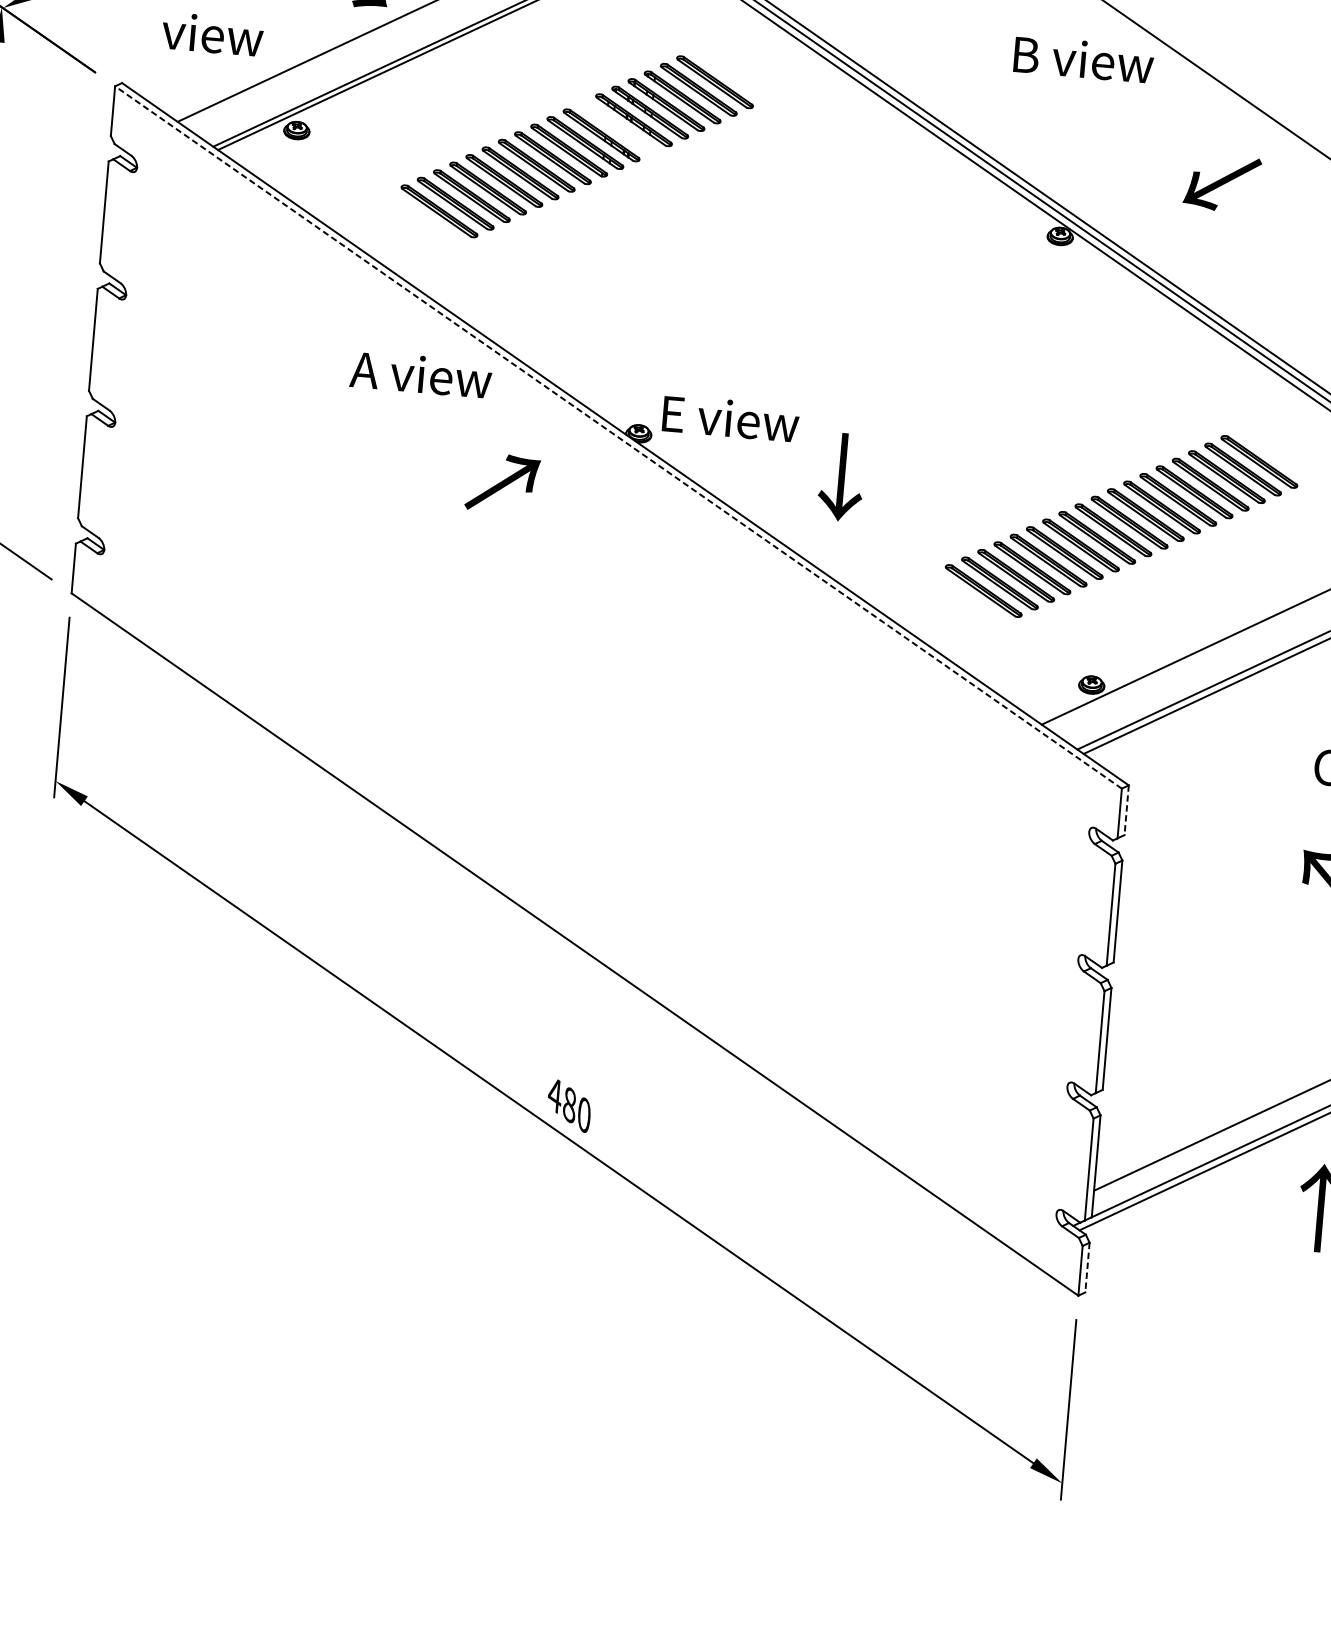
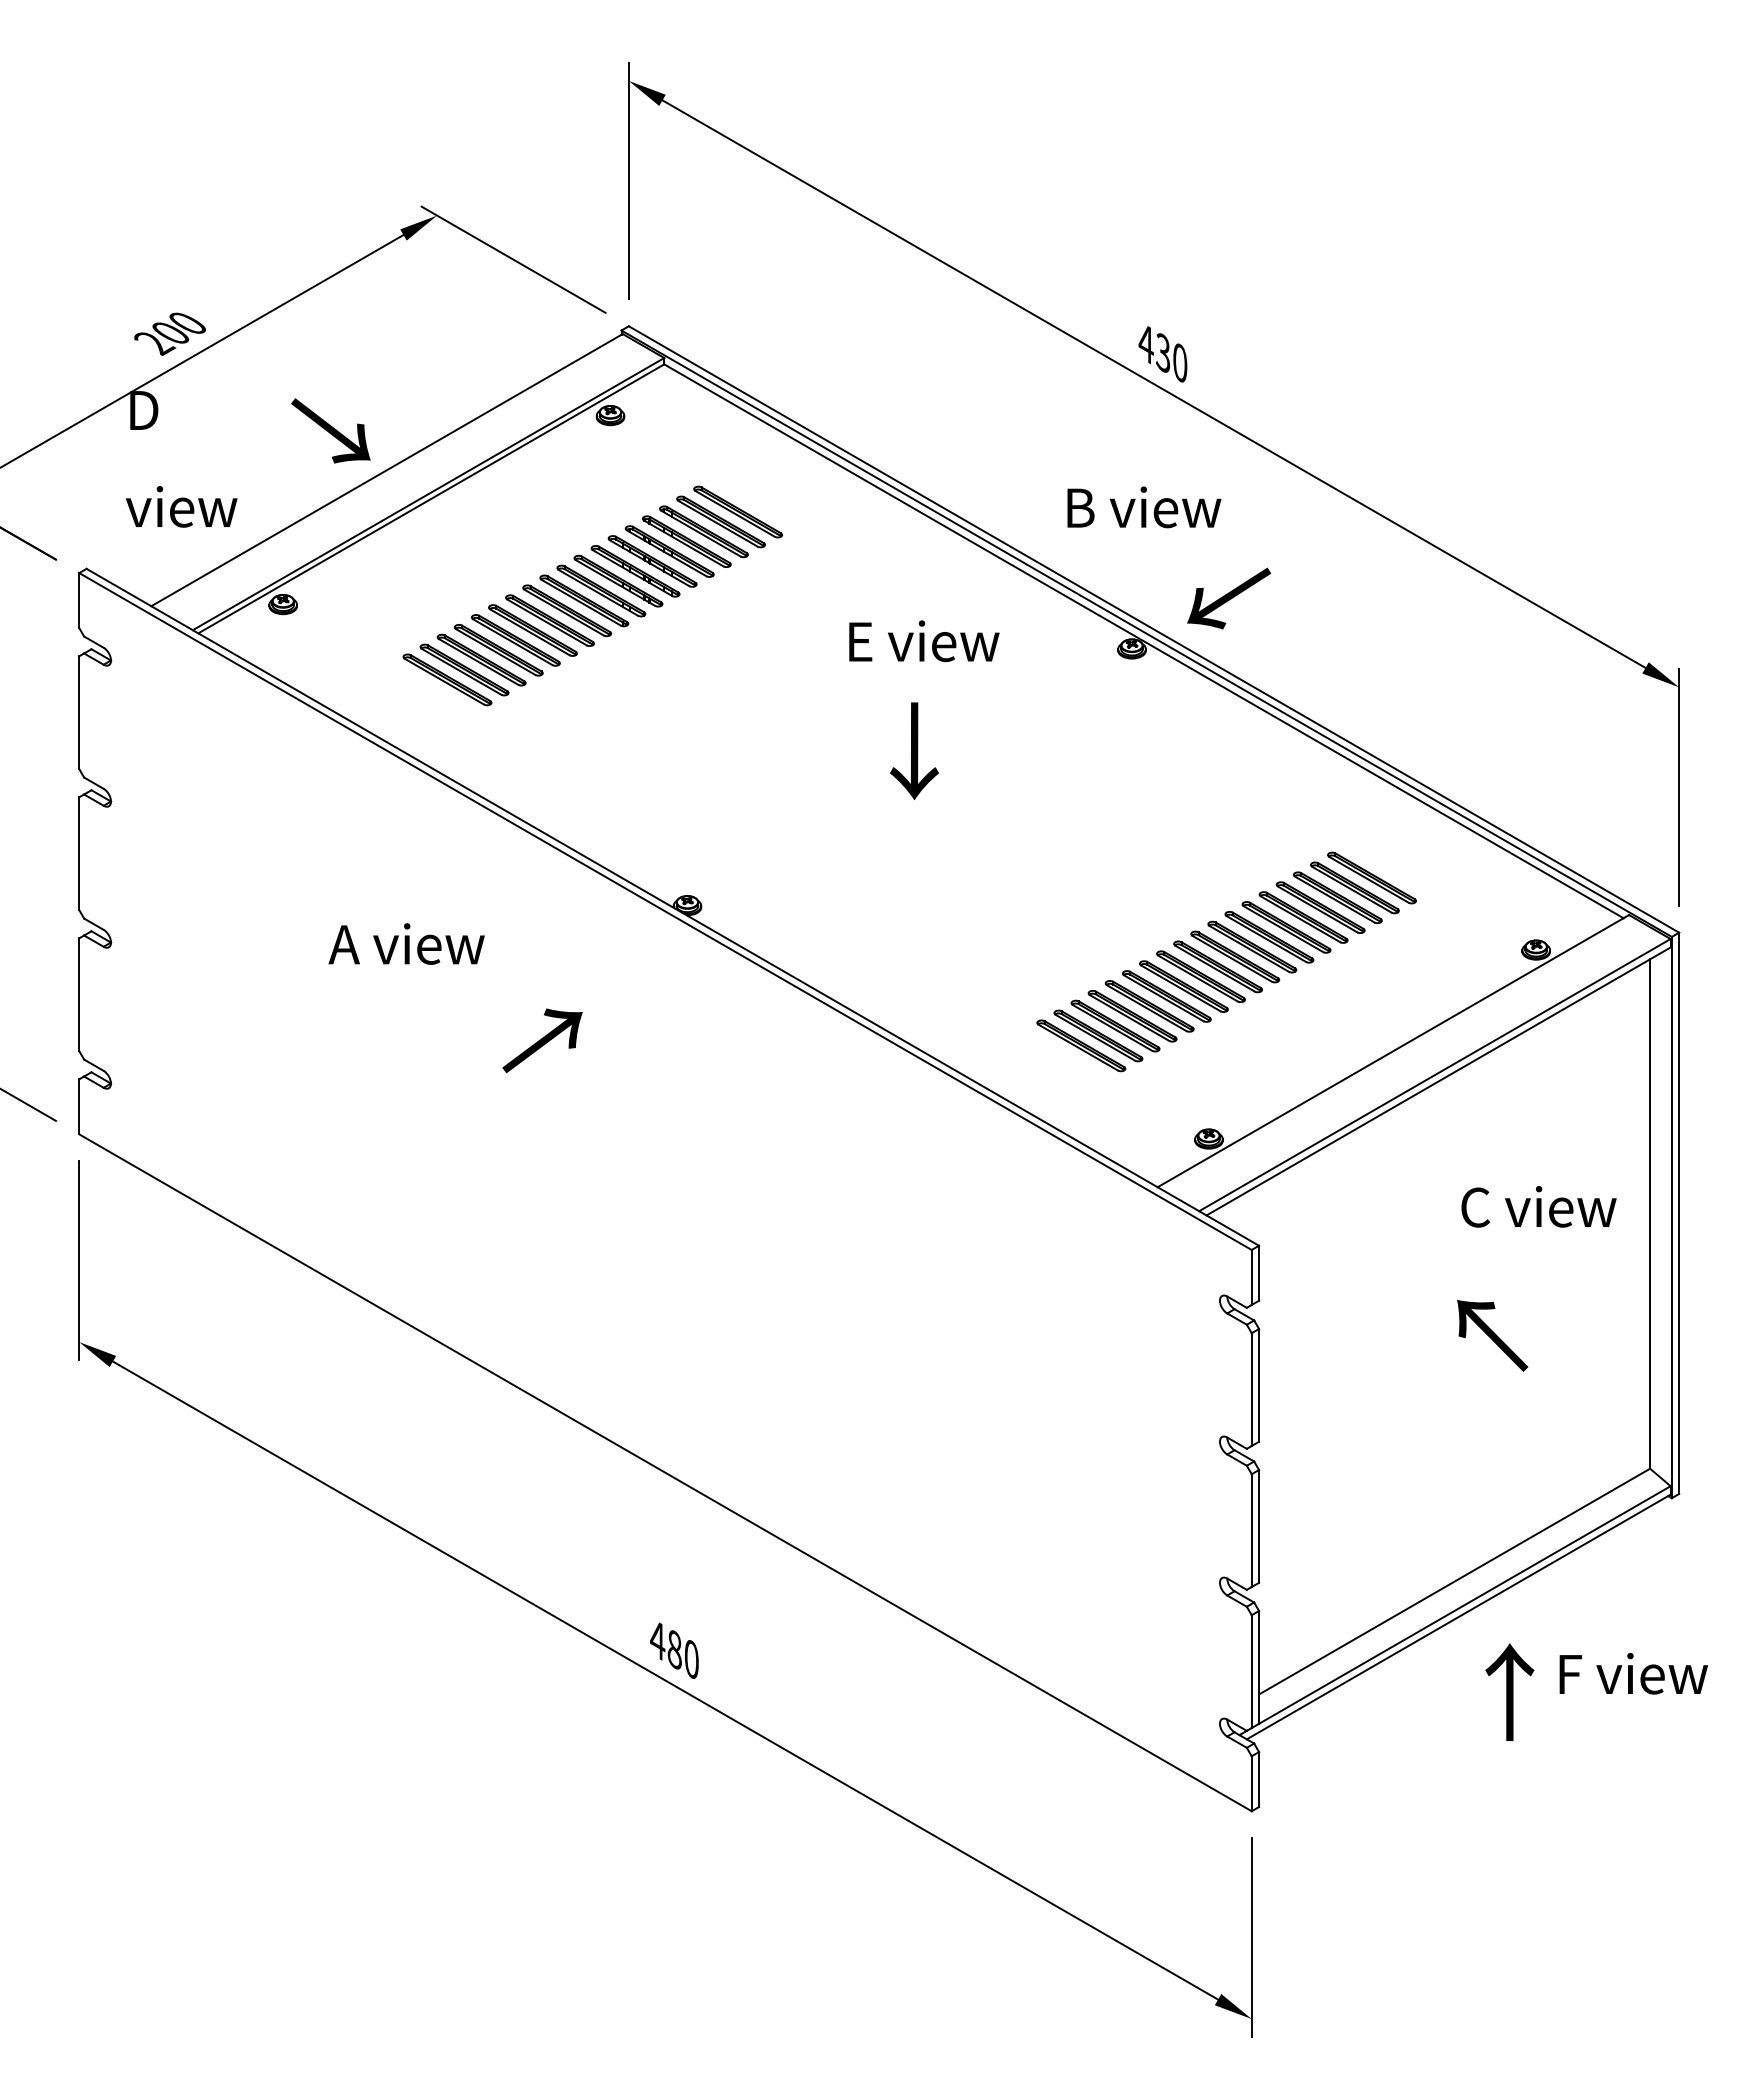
text: (1084, 59) -> (1144, 507), moved
part: (617, 127) -> (635, 571), added
text: (1222, 183) -> (1229, 598), moved
text: (420, 374) -> (406, 943), moved
text: (731, 418) -> (924, 641), moved
line: (618, 437) -> (665, 911), dashed -> solid
text: (841, 477) -> (914, 751), moved
text: (502, 483) -> (542, 1040), moved
line: (1127, 810) -> (1259, 1273), dashed -> solid
line: (1087, 1268) -> (1259, 1780), dashed -> solid

